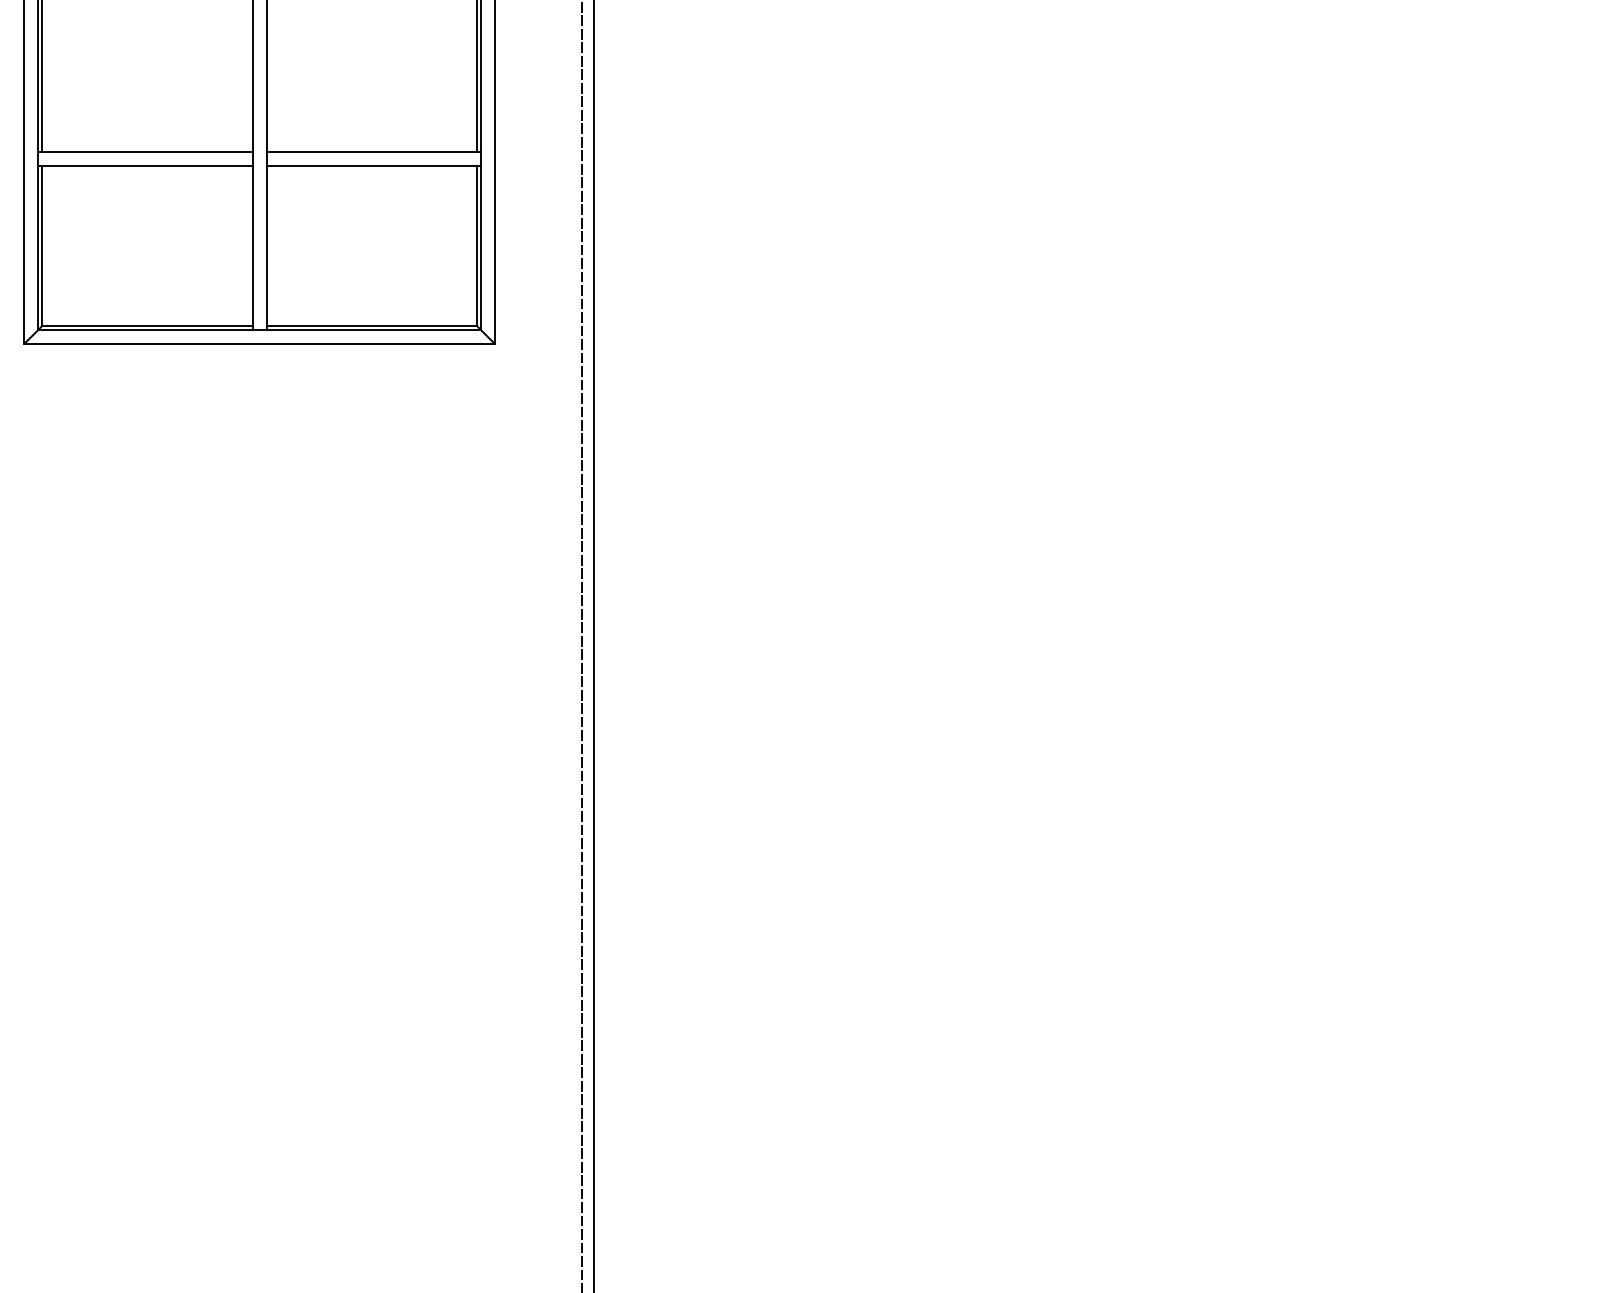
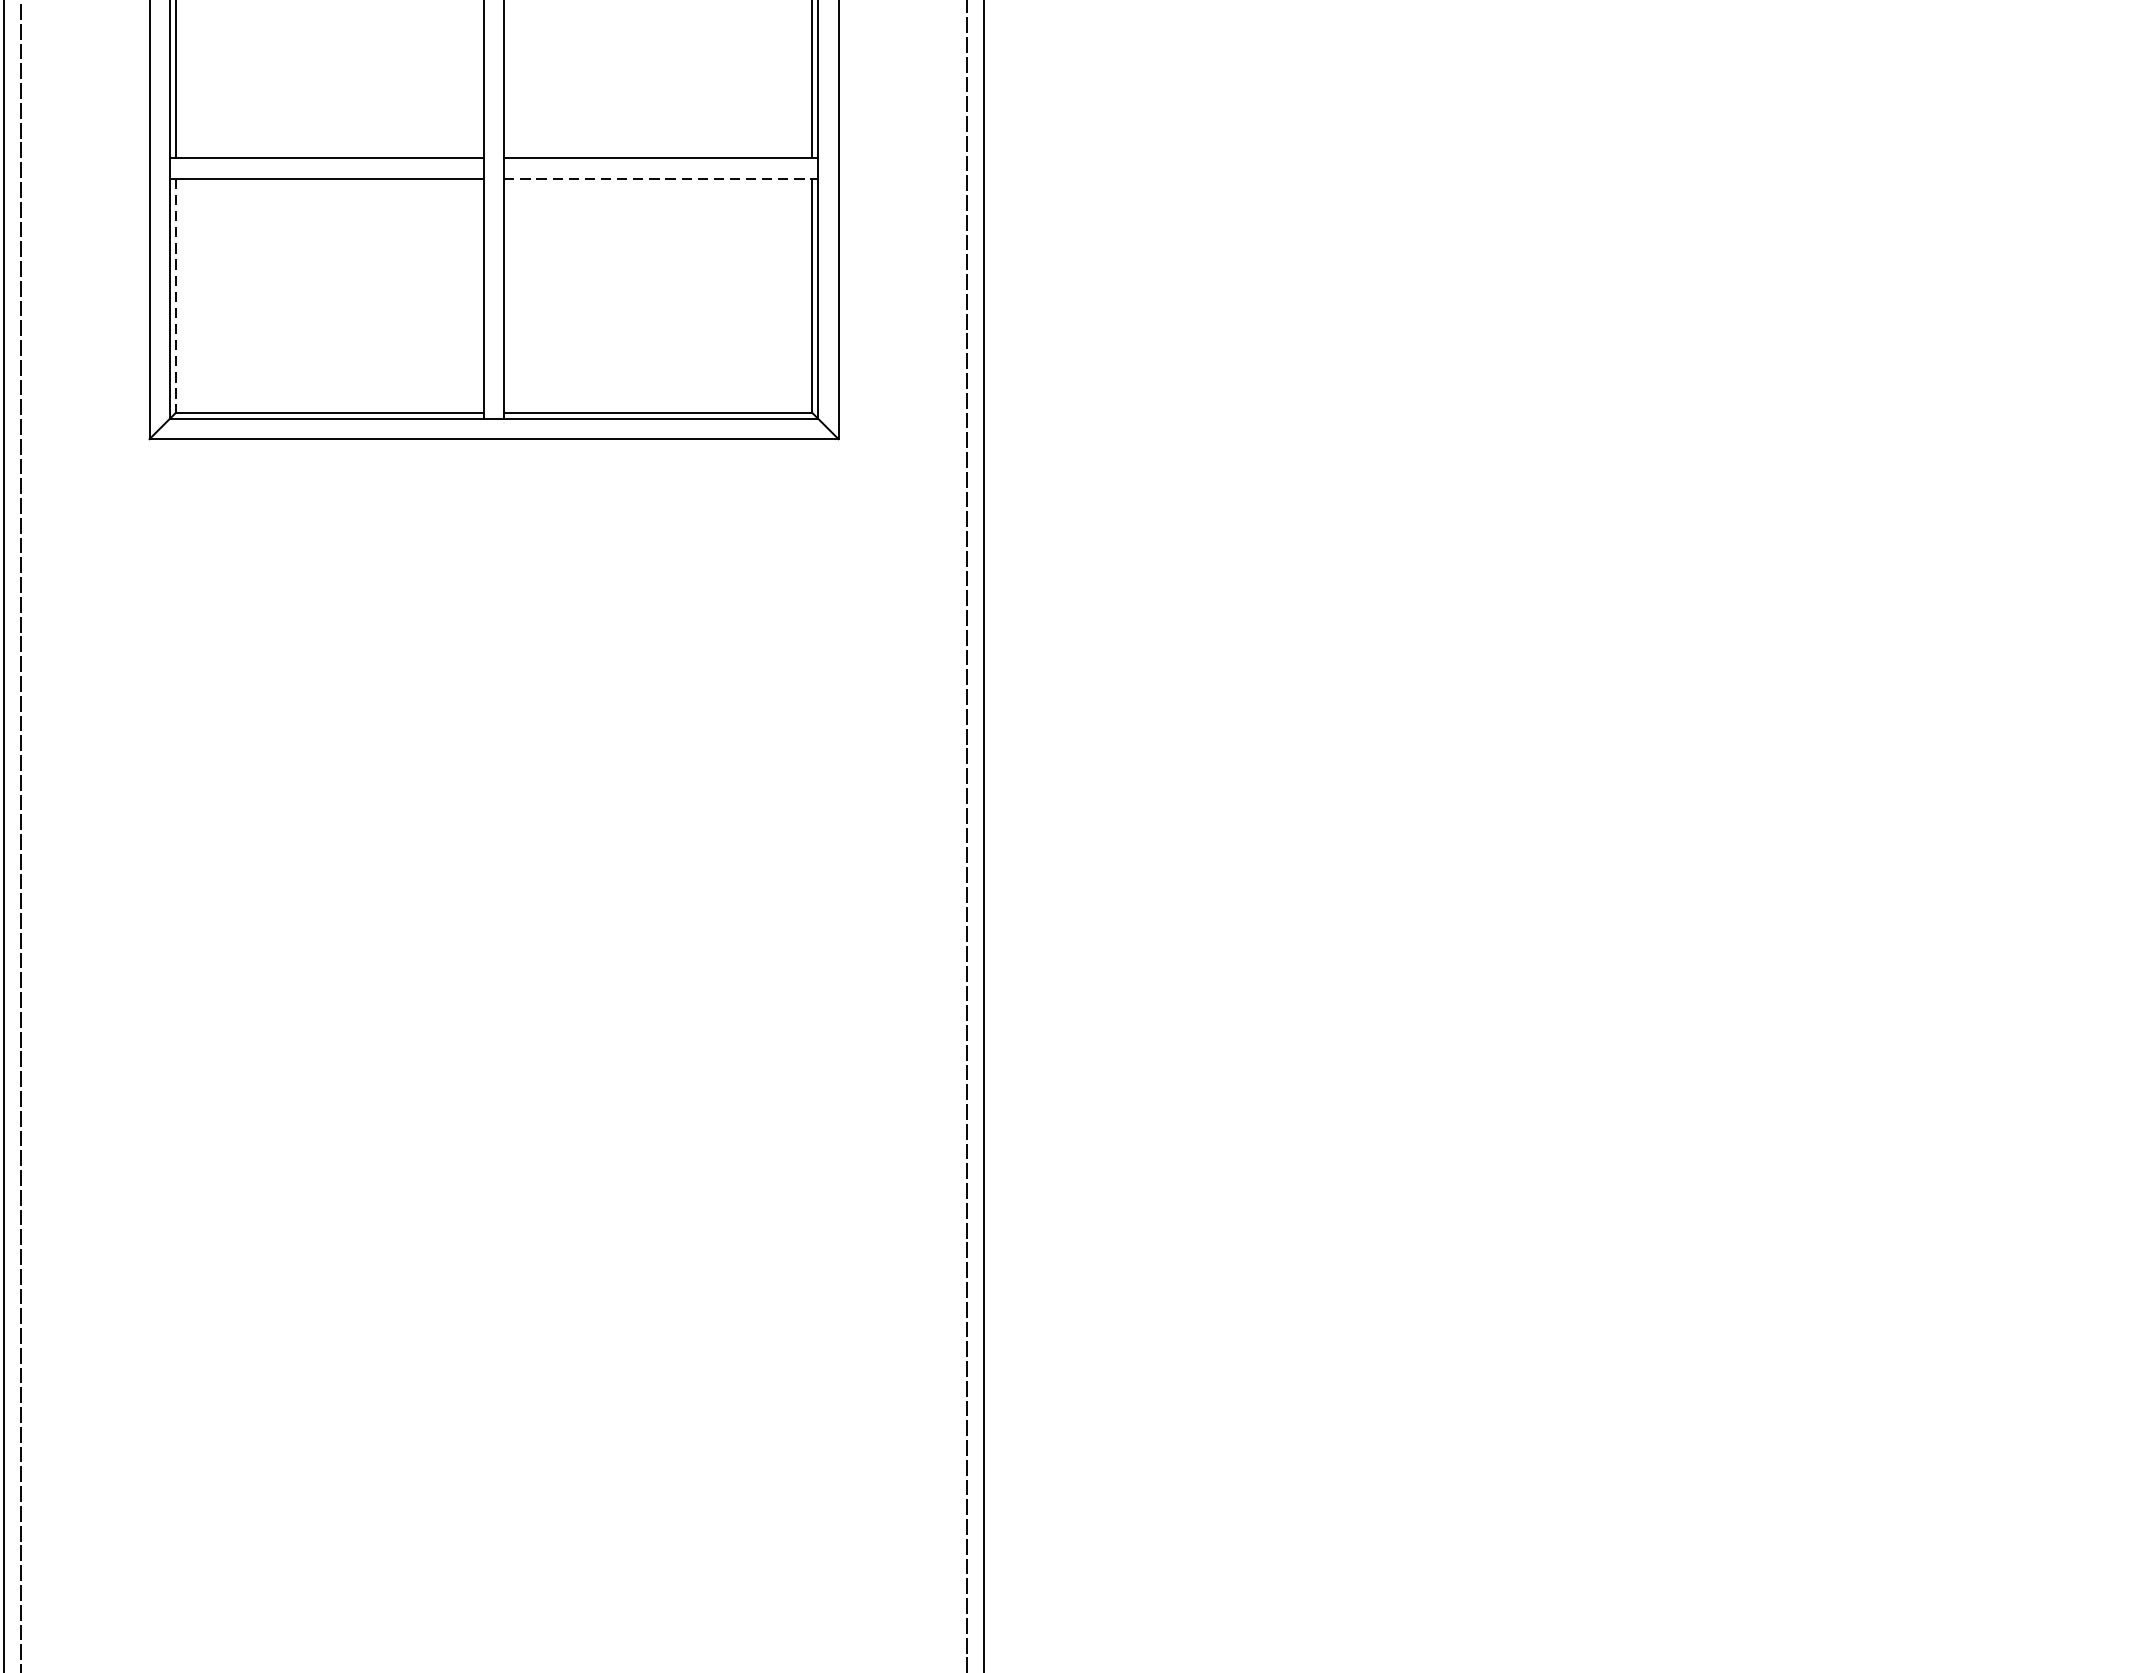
line: (374, 166) -> (662, 179), solid -> dashed
line: (42, 245) -> (175, 295), solid -> dashed

